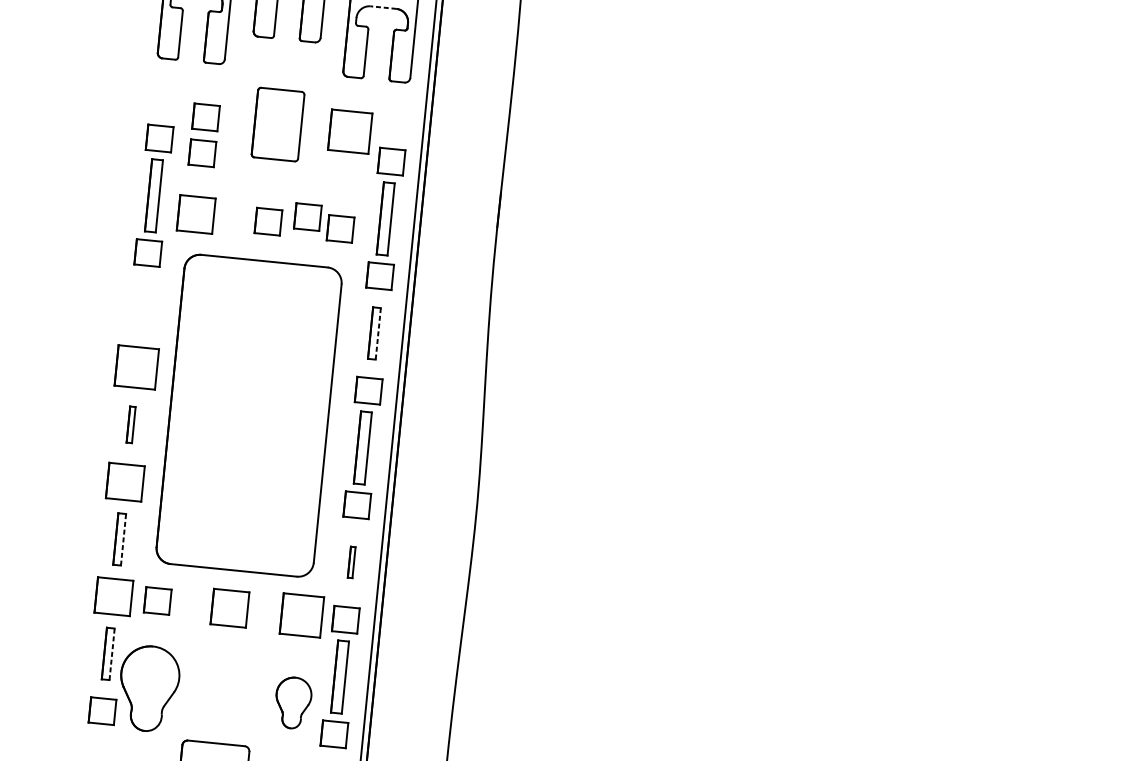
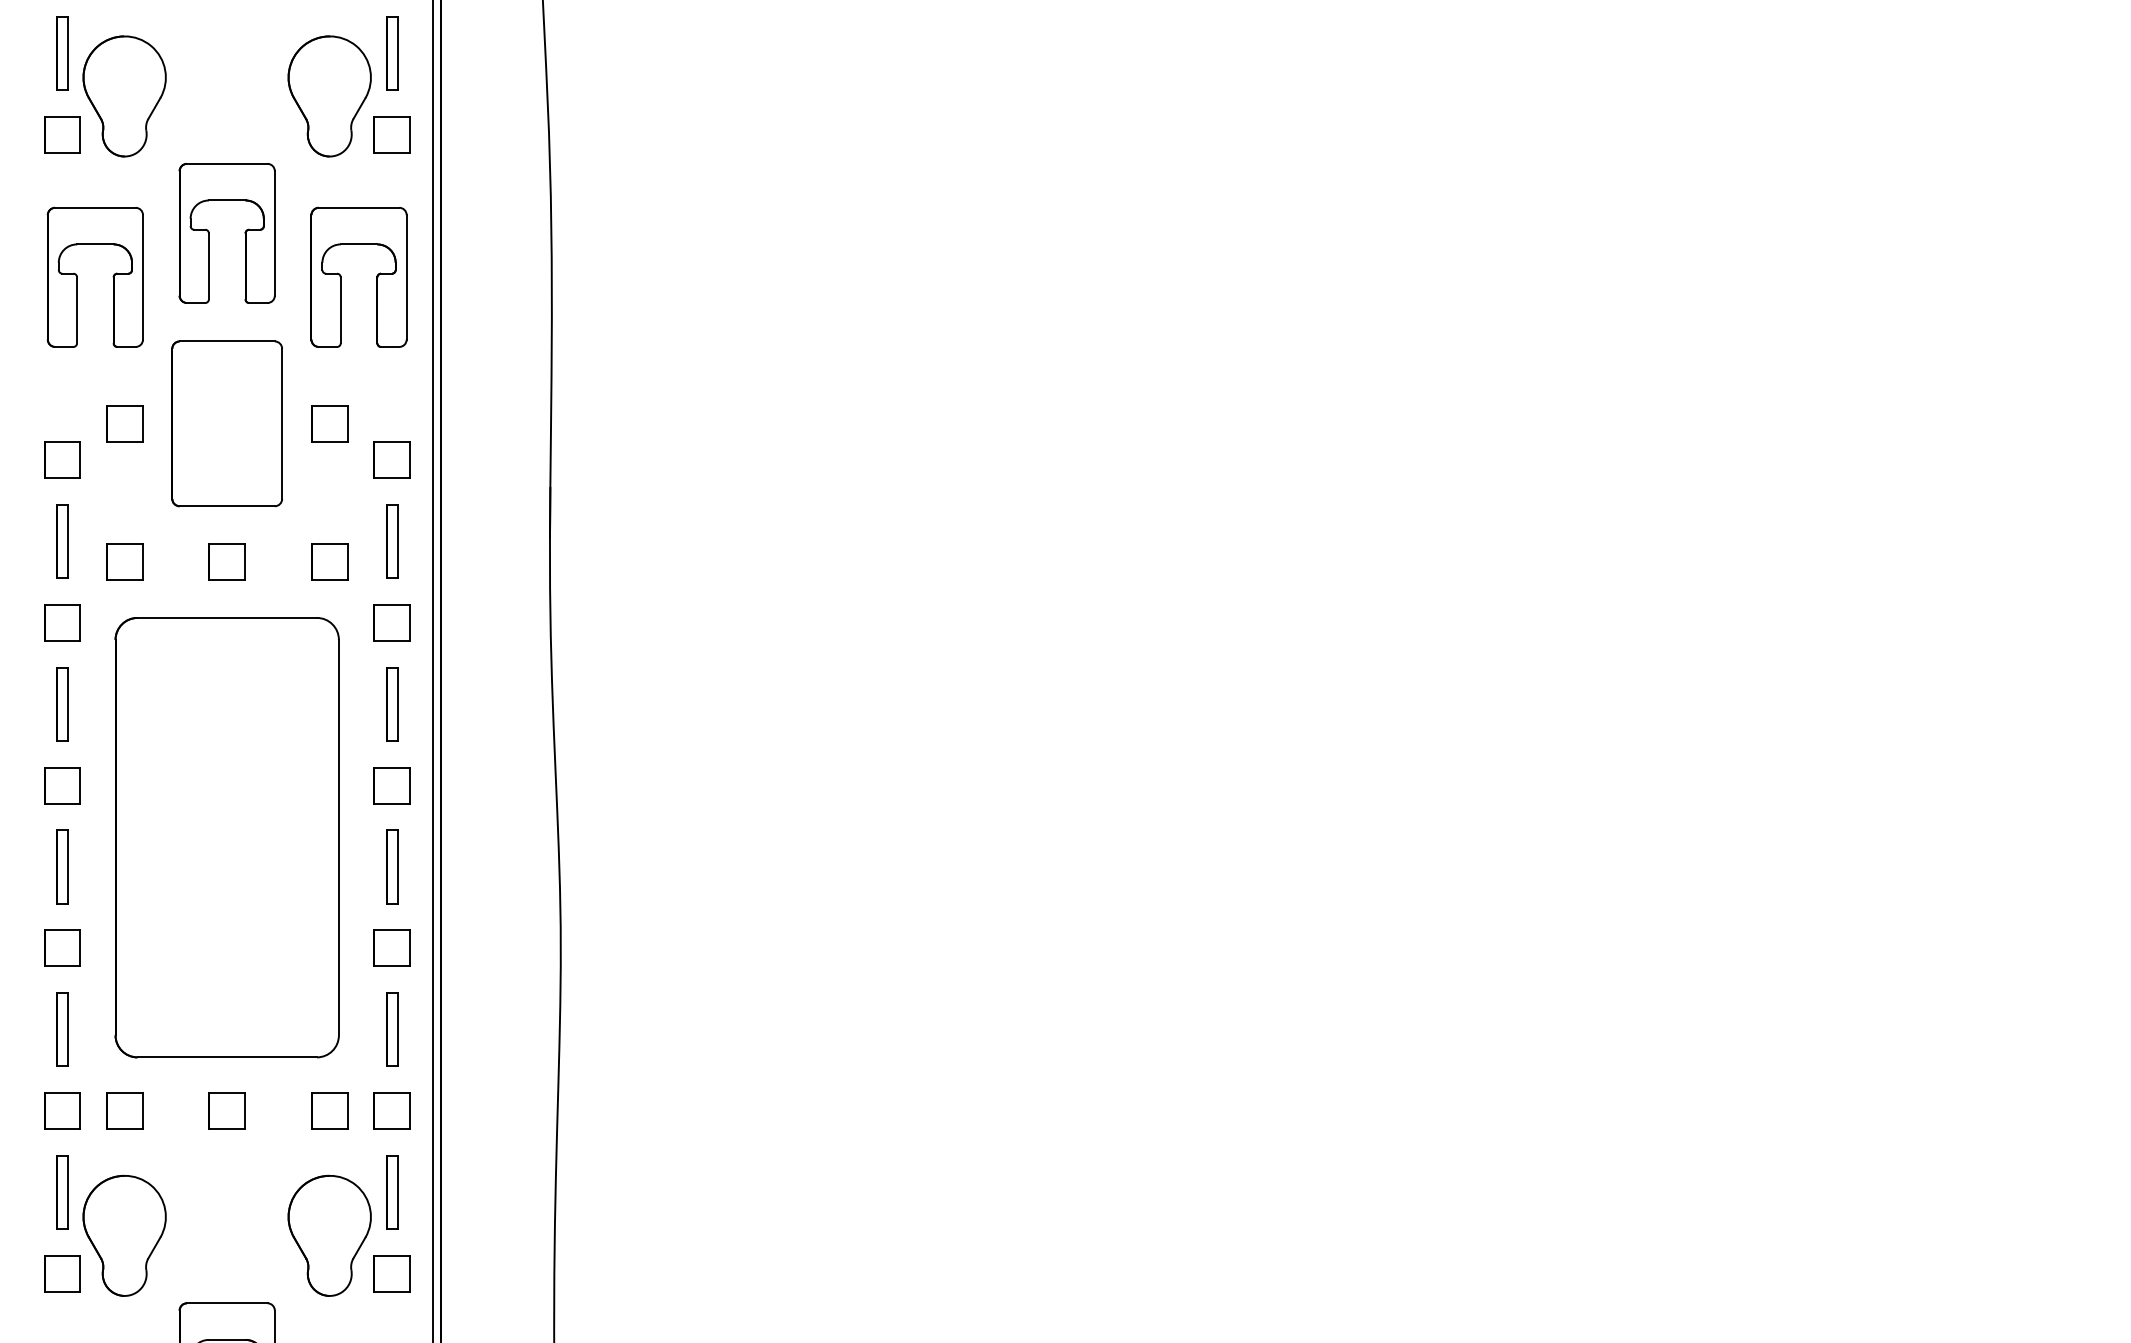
line: (383, 7) -> (358, 244), dashed -> solid
part: (277, 124) -> (226, 423), size x1.67
part: (350, 131) -> (329, 423), size x0.62
part: (202, 153) -> (124, 474), removed
part: (154, 195) -> (62, 541), size x0.71
part: (196, 214) -> (124, 561), size x0.71
part: (307, 216) -> (281, 549), removed
part: (386, 218) -> (392, 541), size x0.71
part: (142, 310) -> (62, 704), added
line: (378, 334) -> (397, 704), dashed -> solid
part: (136, 367) -> (62, 785), size x0.62
part: (131, 424) -> (62, 866), size x1.43
part: (363, 447) -> (392, 866), size x0.71
part: (125, 481) -> (62, 947), size x0.71
line: (123, 539) -> (67, 1029), dashed -> solid
part: (351, 562) -> (392, 1029), size x1.67
part: (114, 596) -> (62, 1110), size x0.71
part: (229, 607) -> (226, 1110), size x0.71
part: (301, 614) -> (329, 1110), size x0.62
line: (111, 654) -> (67, 1192), dashed -> solid
part: (340, 677) -> (392, 1192), size x0.71
part: (293, 702) -> (329, 1235), size x1.67

